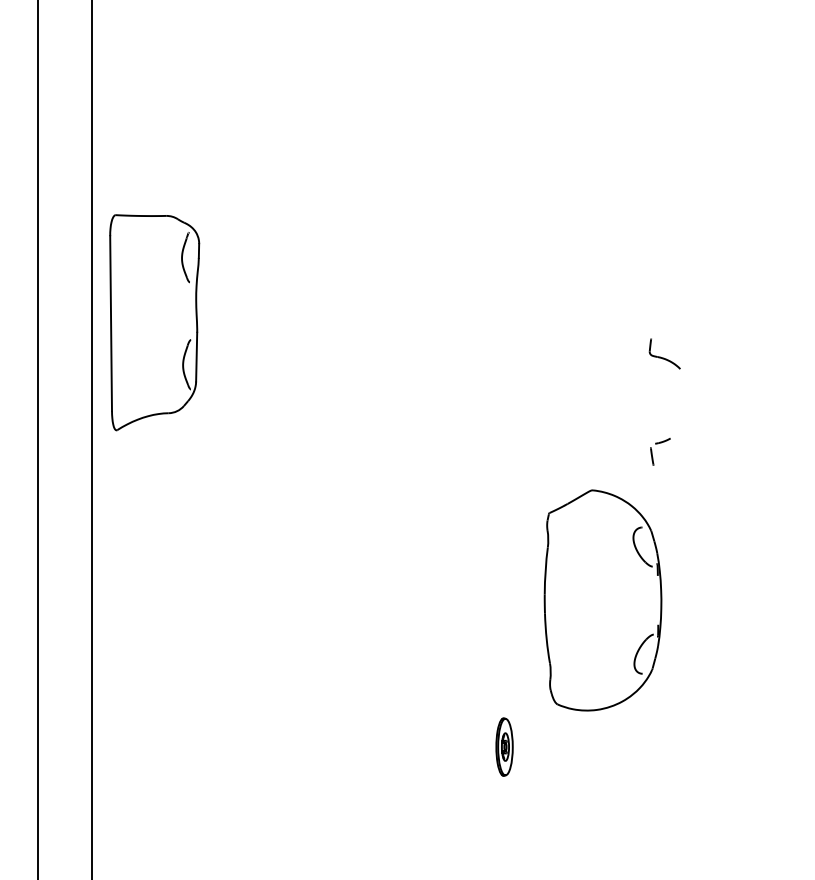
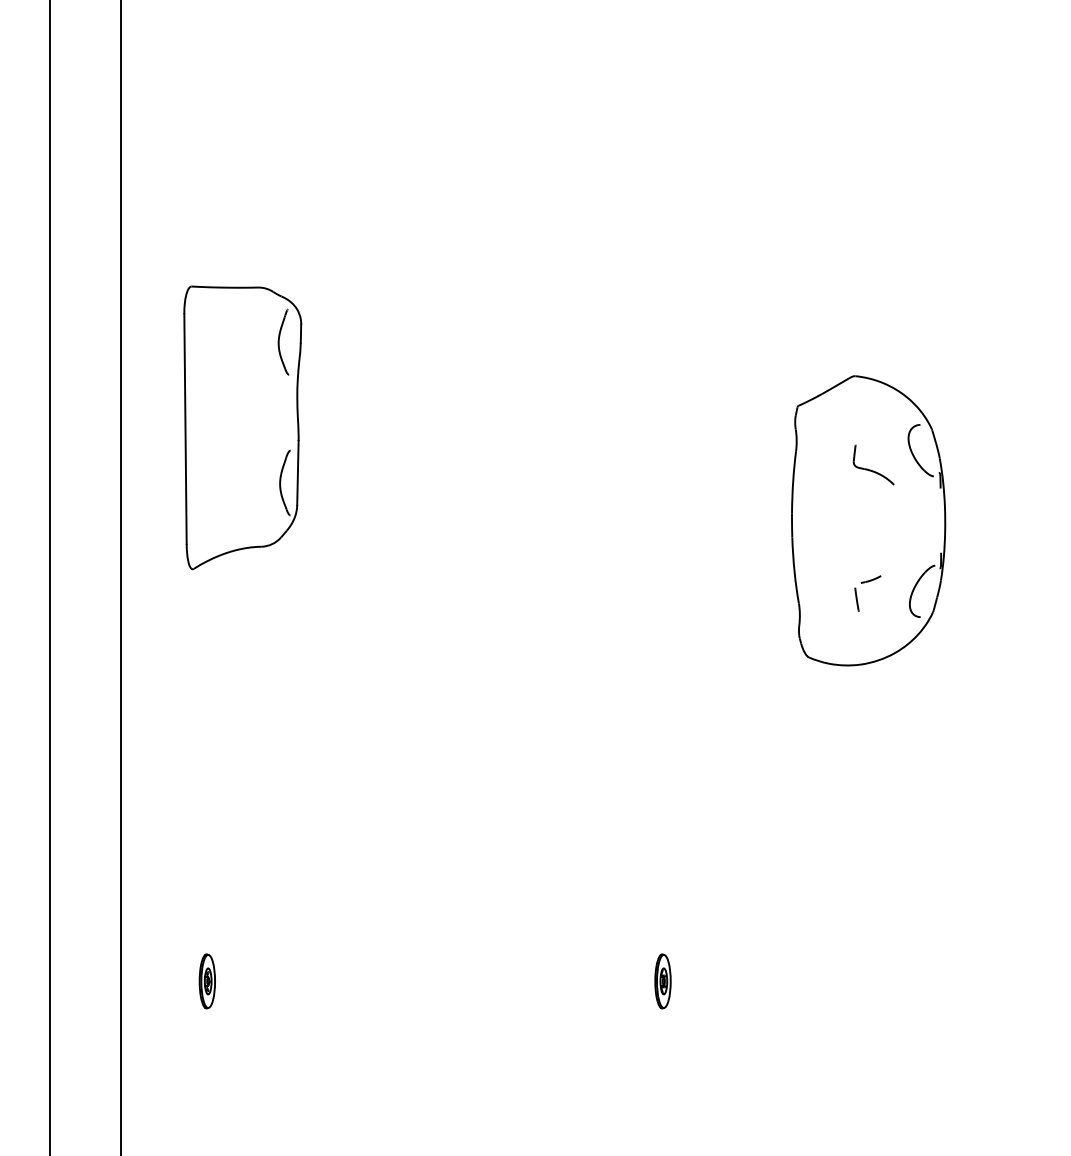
part: (154, 322) -> (242, 427), moved
part: (602, 600) -> (867, 520), moved
part: (157, 746) -> (207, 980), added
part: (504, 746) -> (662, 980), size x0.71

